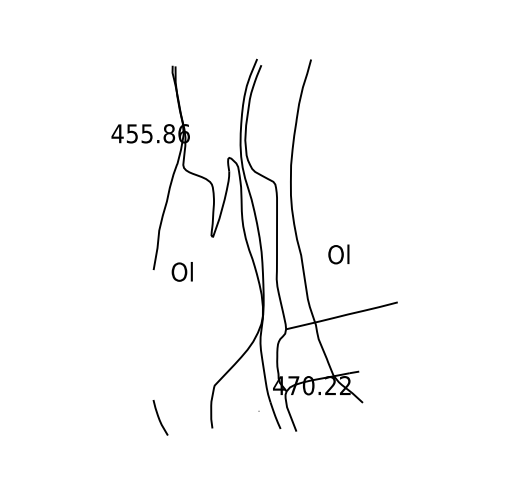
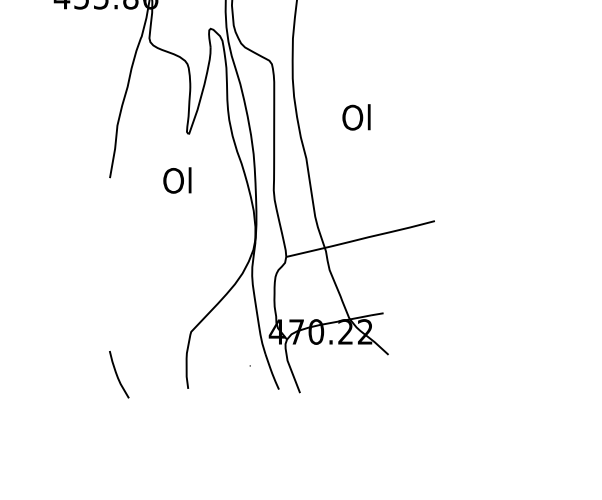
text: (338, 254) -> (356, 117), moved
text: (181, 271) -> (176, 180), moved

